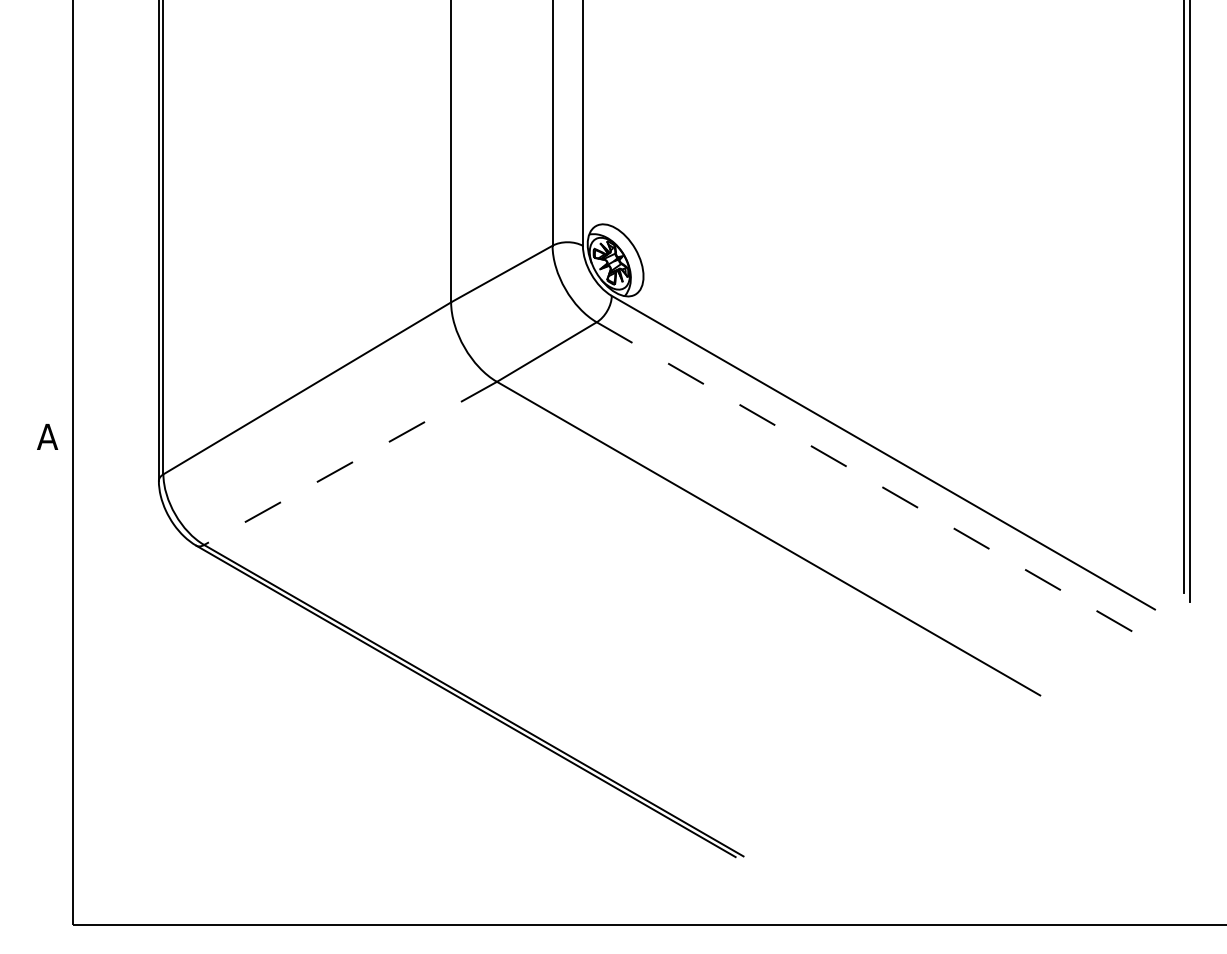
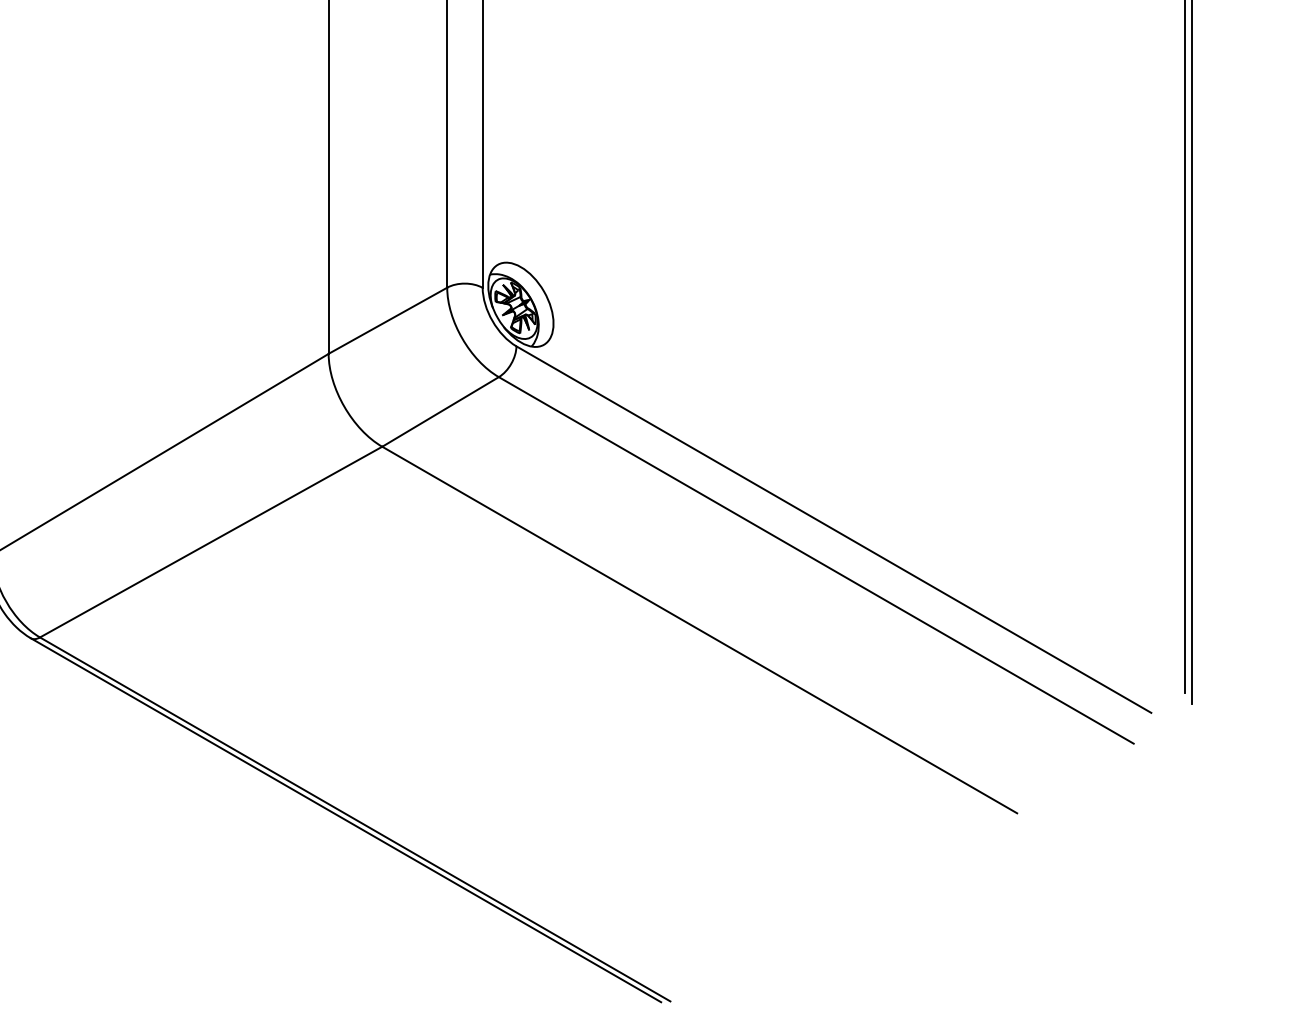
line: (350, 463) -> (211, 542), dashed -> solid
line: (868, 479) -> (816, 560), dashed -> solid

